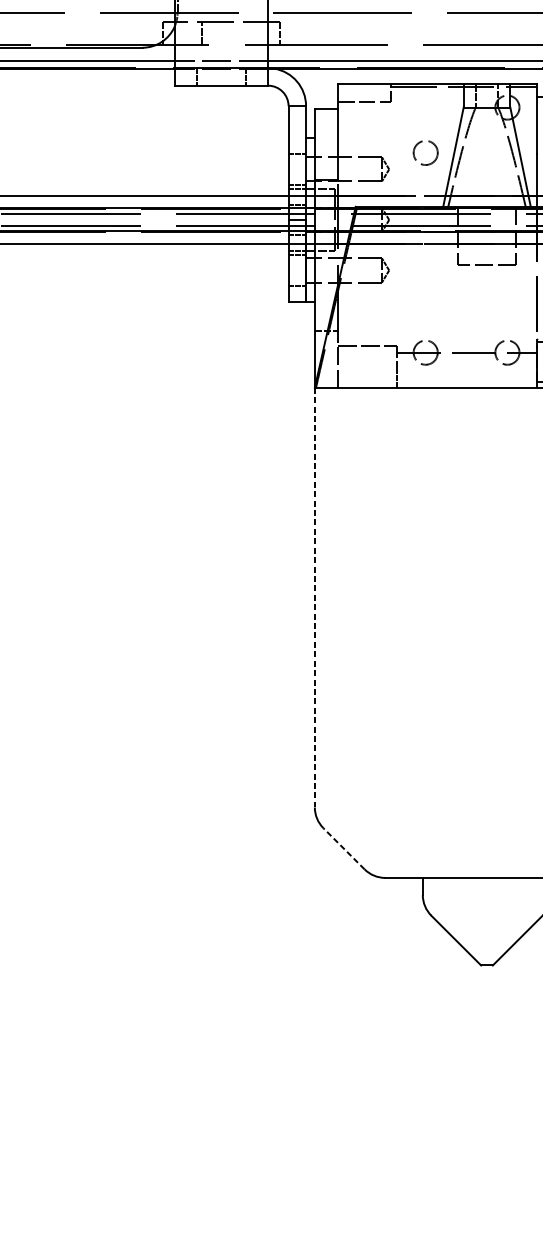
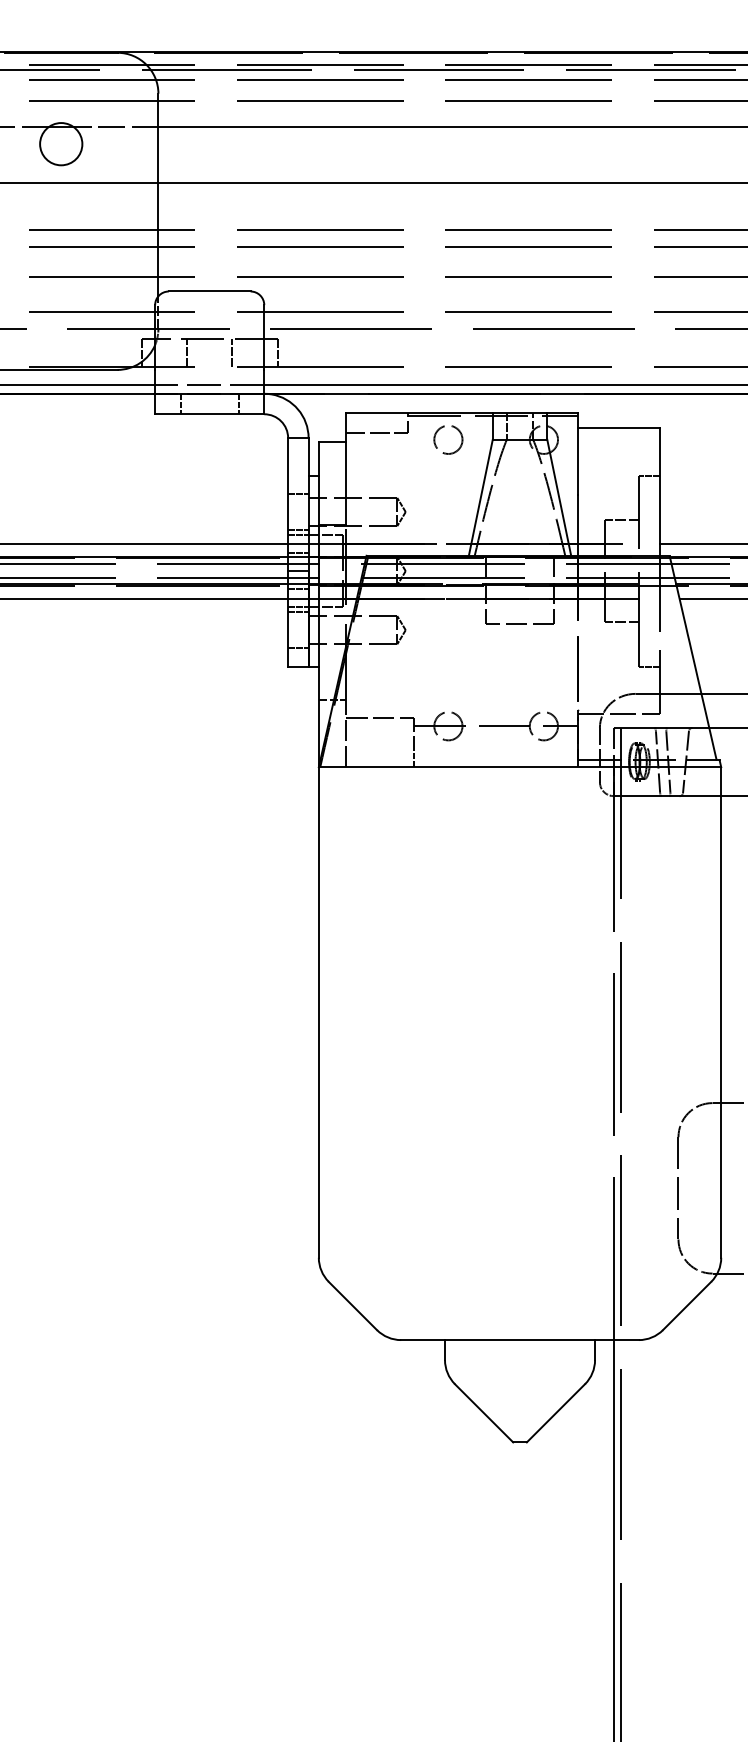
line: (240, 32) -> (232, 352), added
circle: (425, 152) -> (448, 439), moved
line: (314, 597) -> (318, 1012), dashed -> solid
line: (343, 848) -> (352, 1305), dashed -> solid

